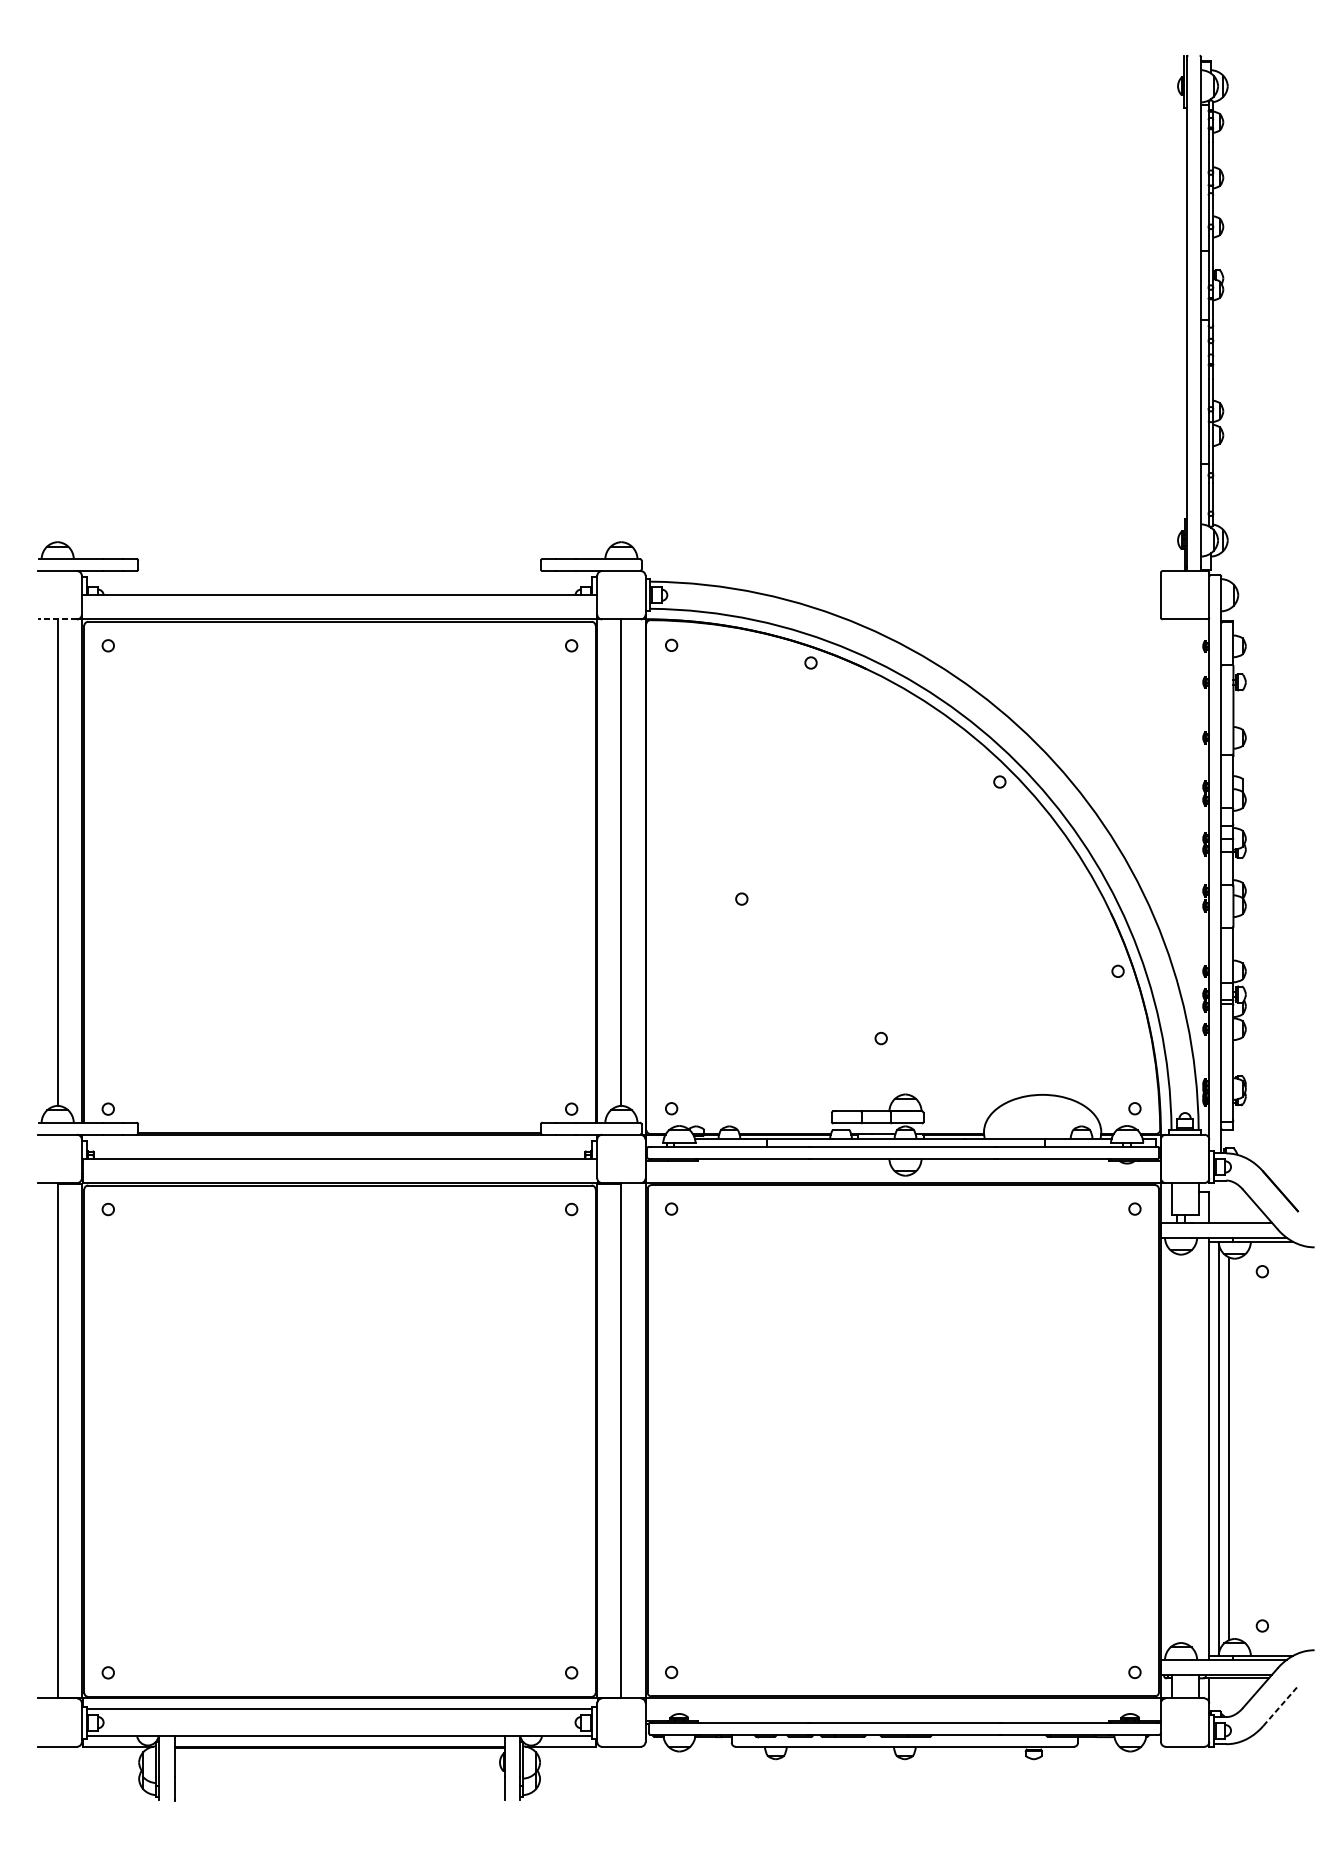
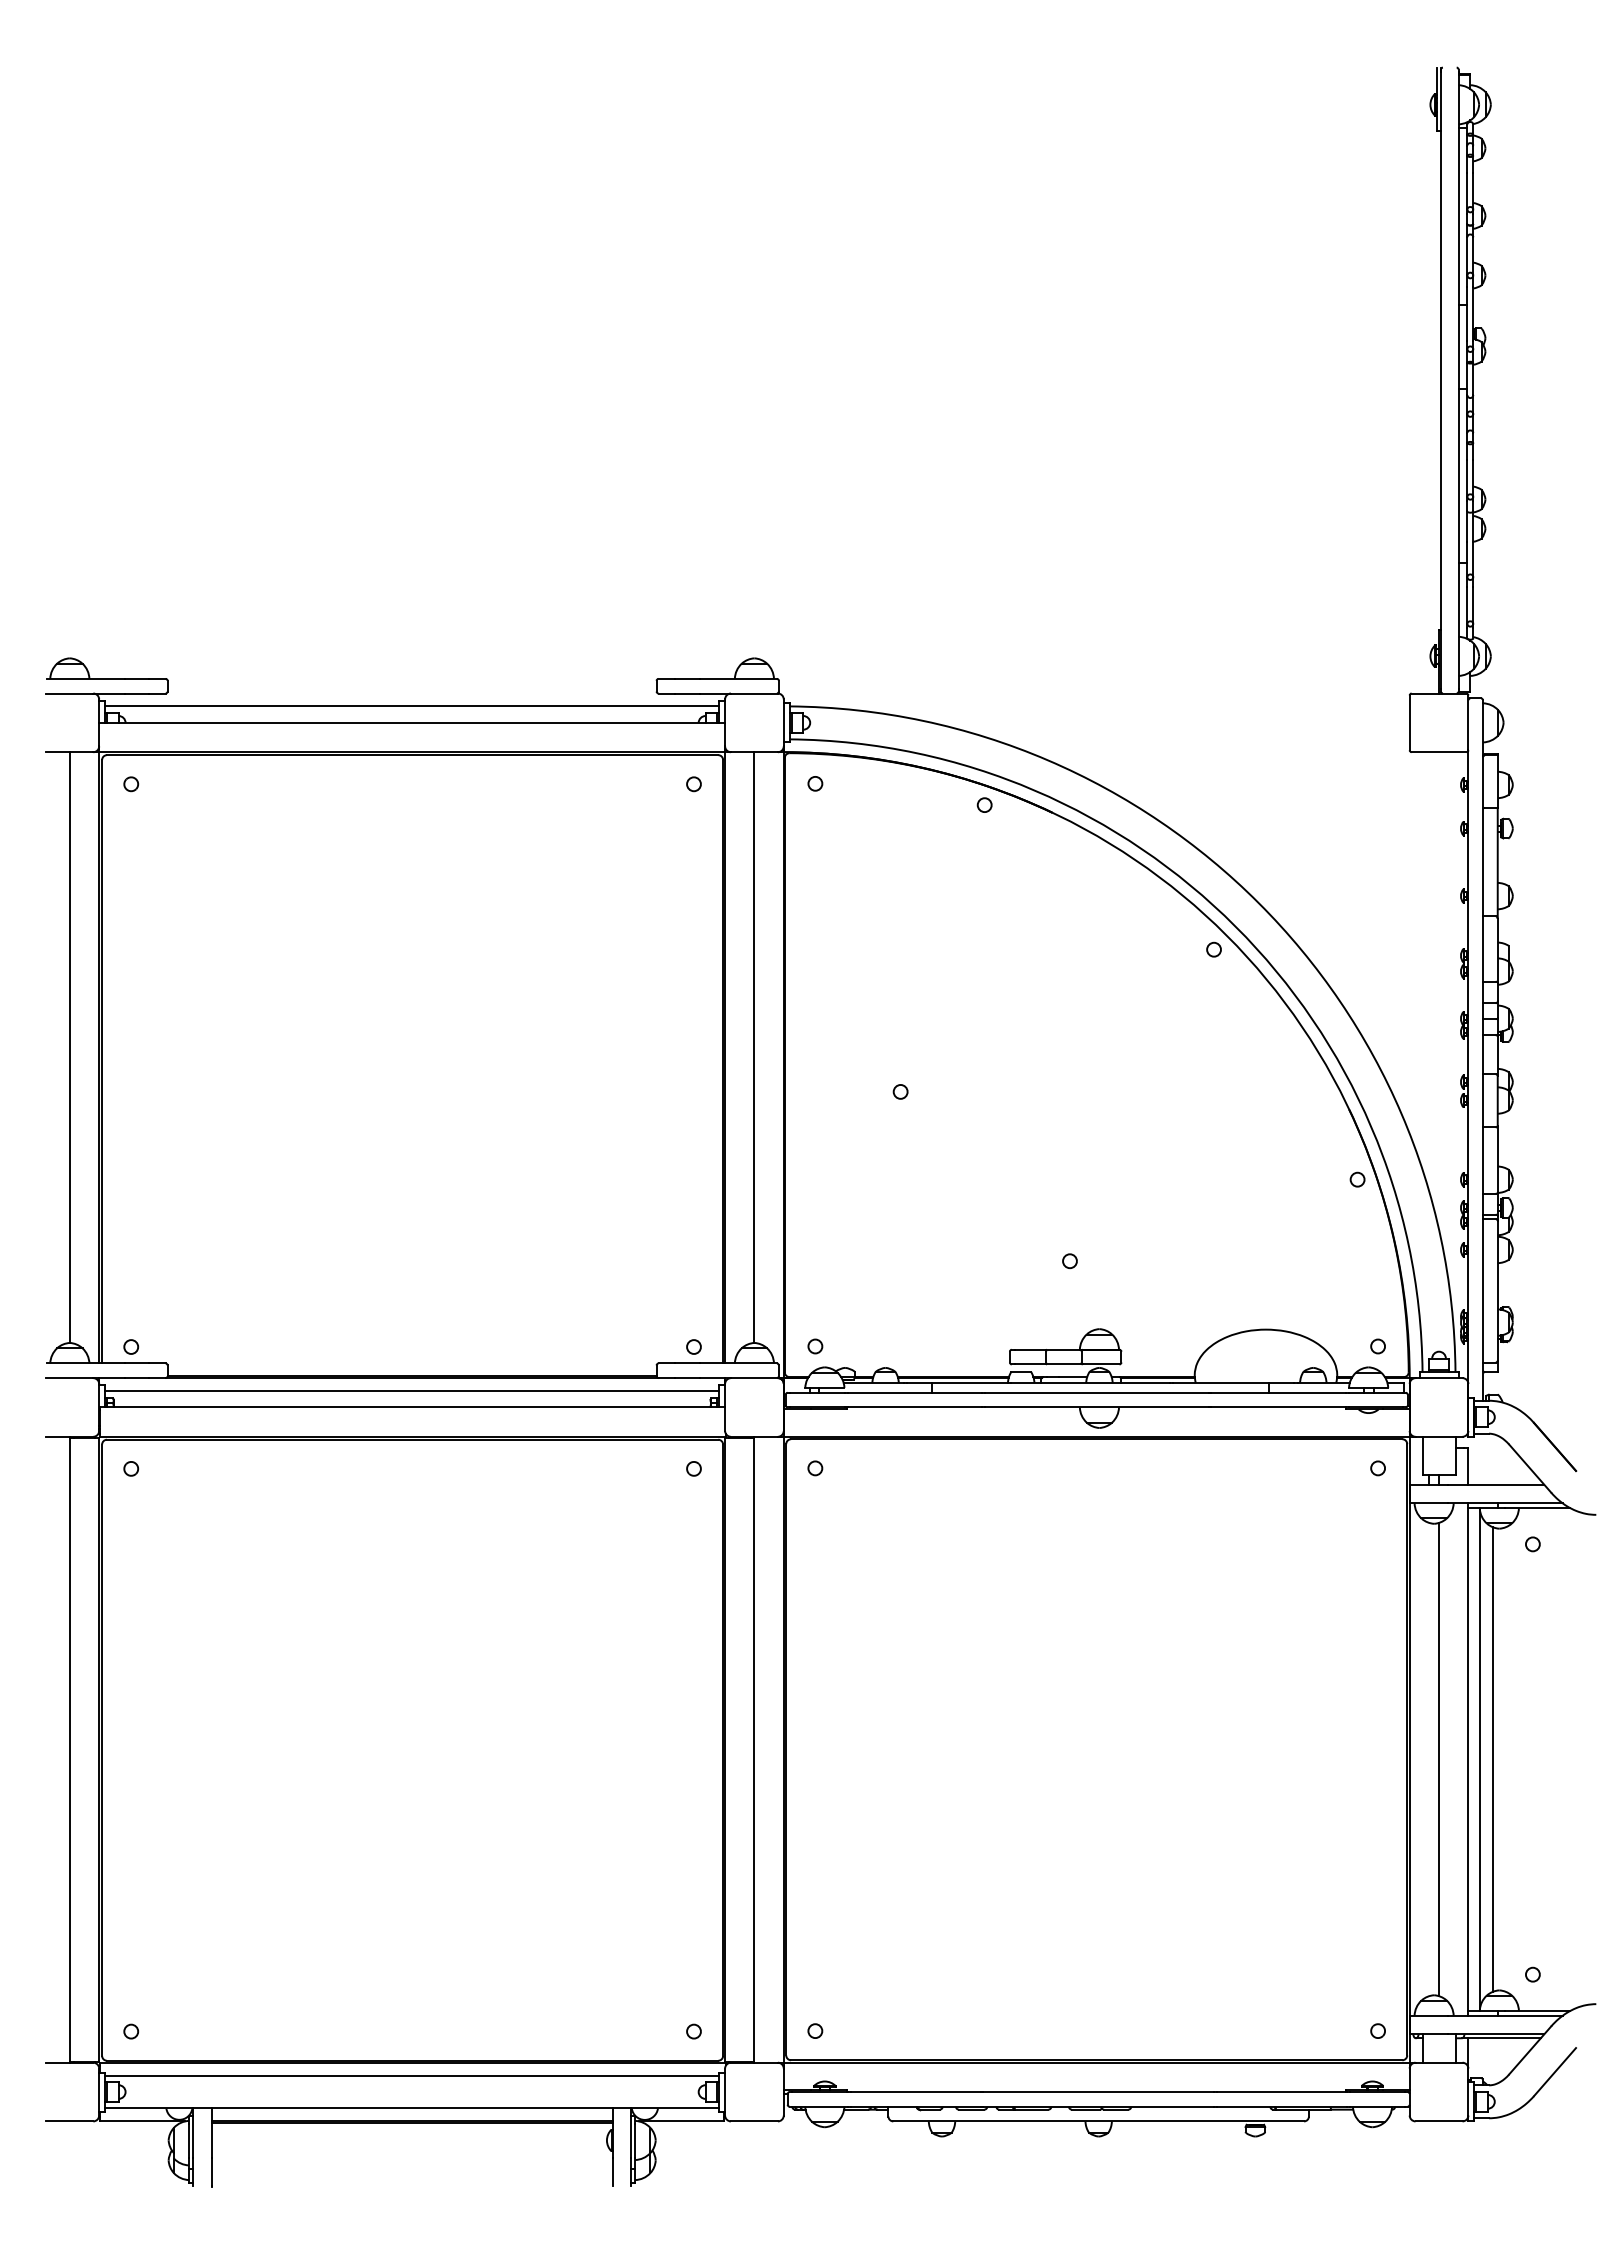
line: (339, 581) -> (412, 706), added
line: (57, 619) -> (69, 752), dashed -> solid
line: (339, 1144) -> (412, 1390), added
line: (1185, 1448) -> (1439, 1759), added
line: (1281, 1706) -> (1555, 2072), dashed -> solid

